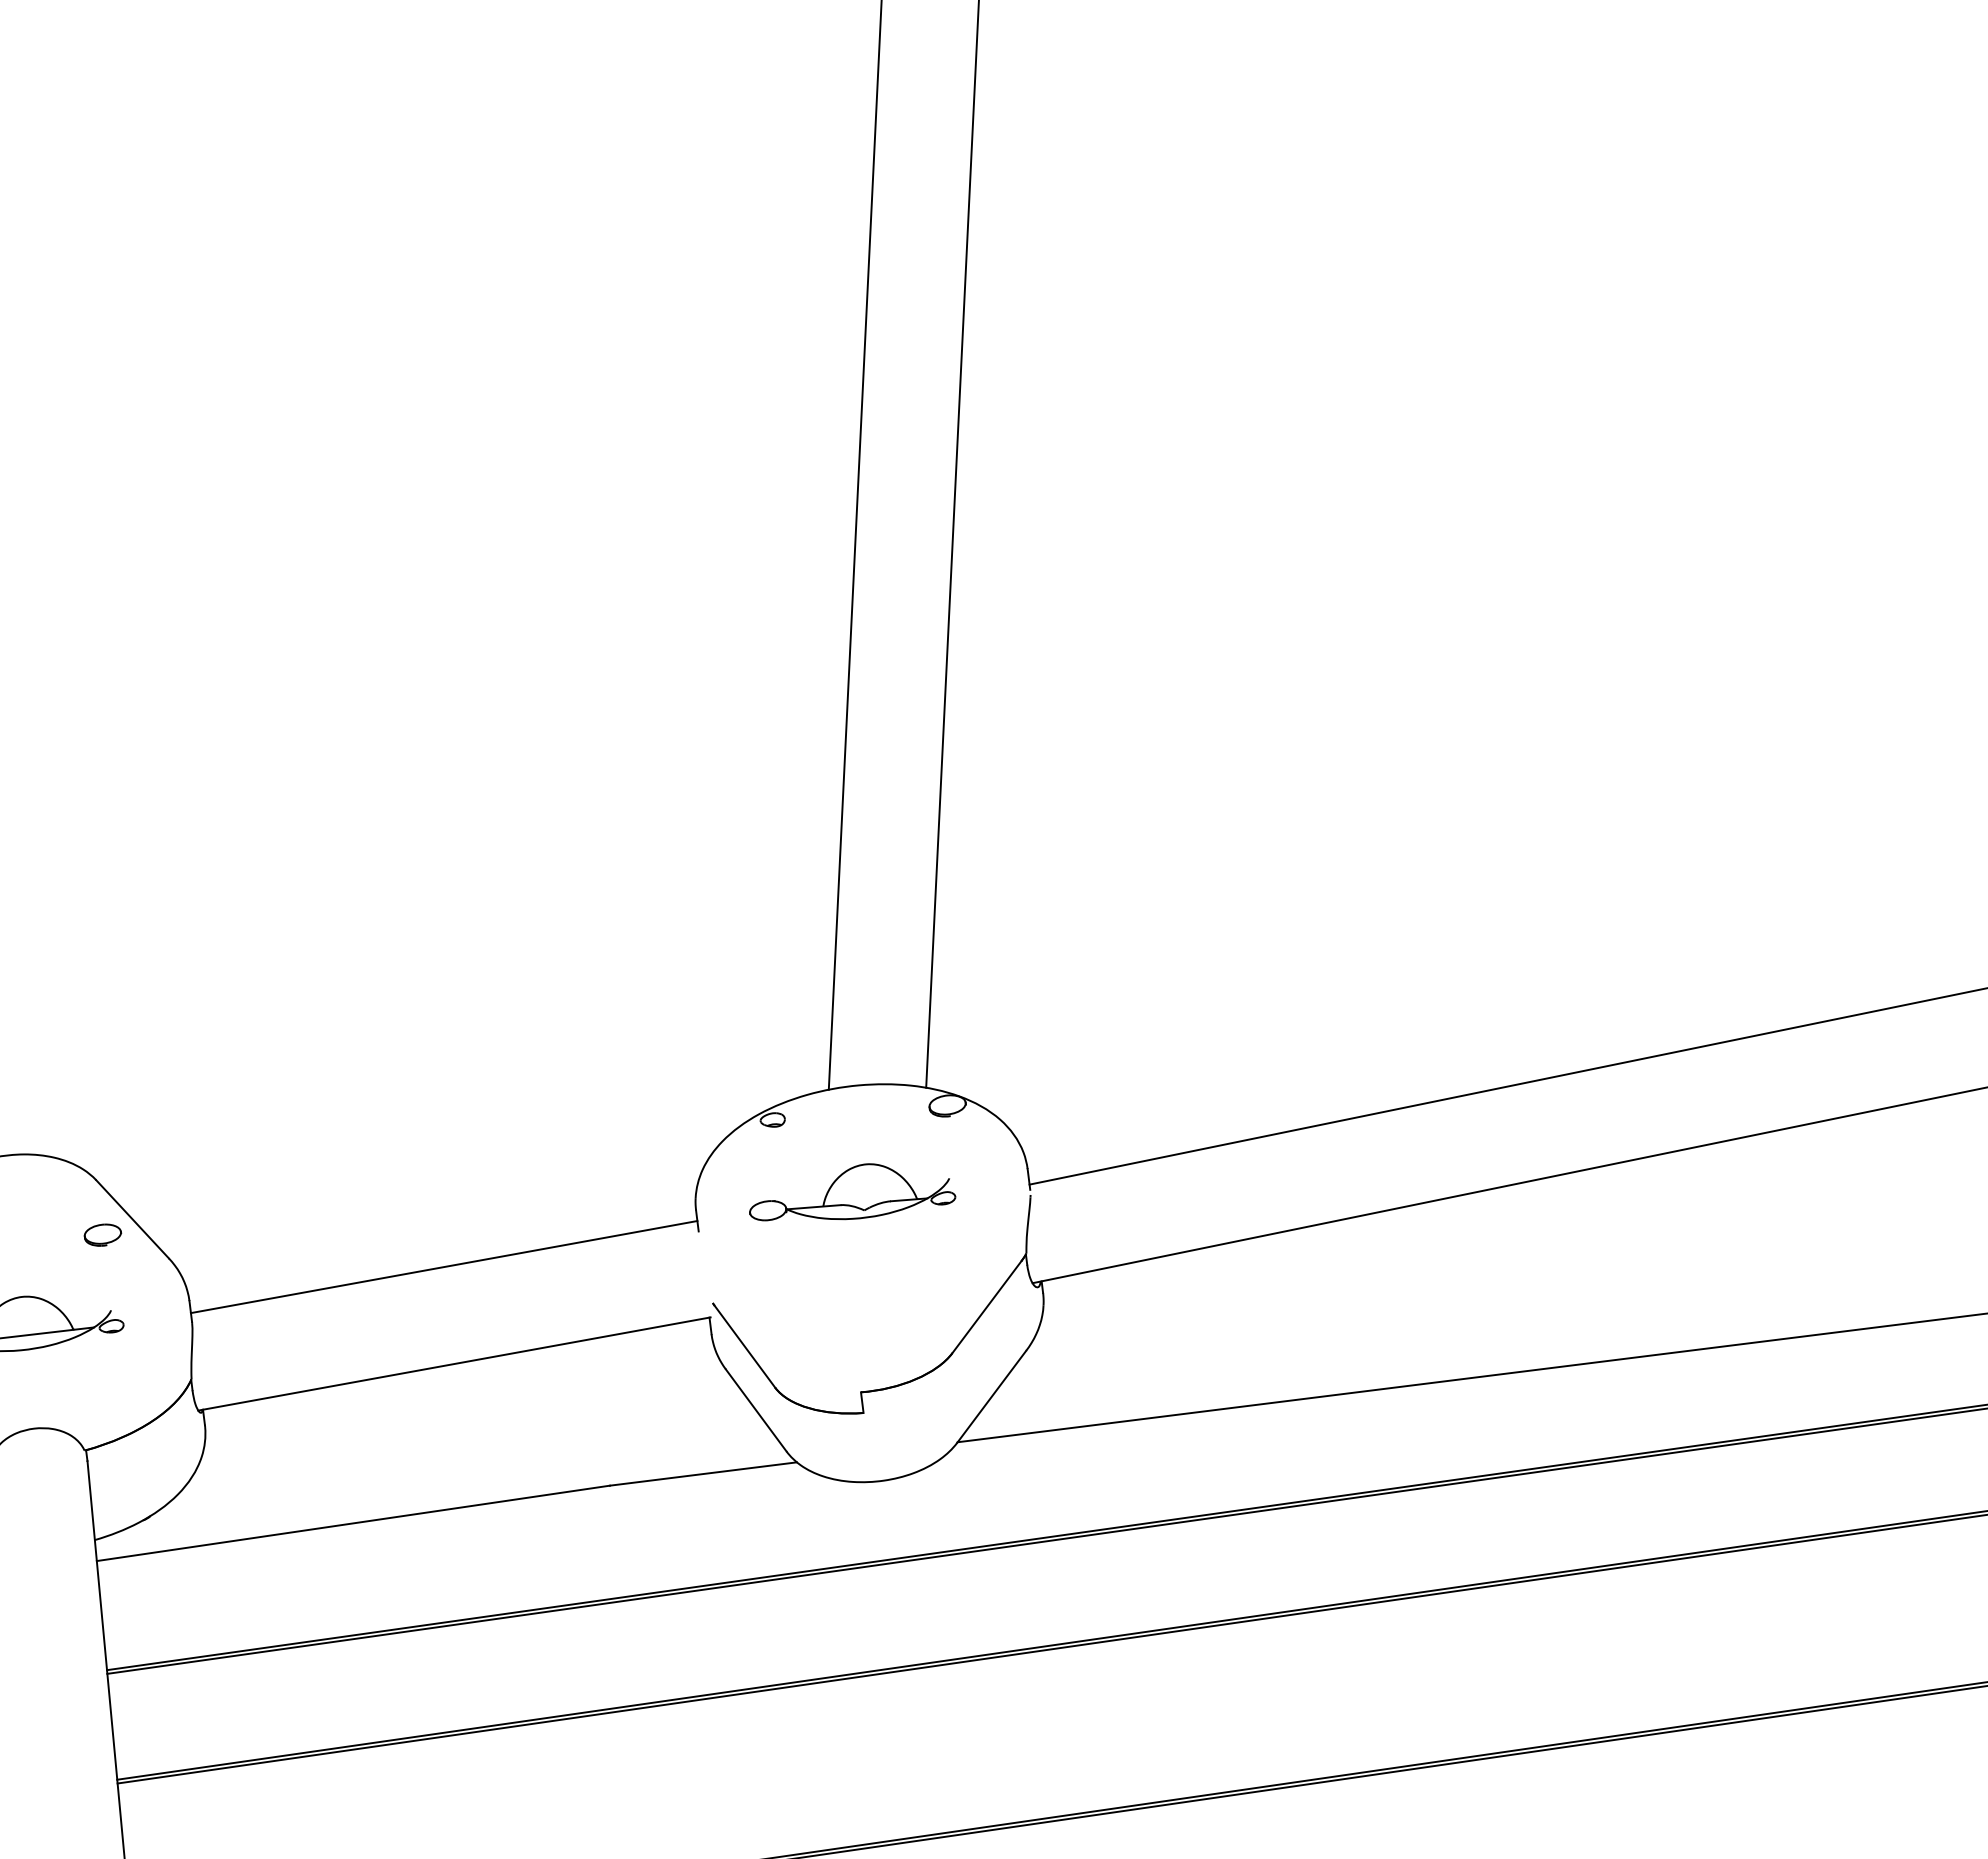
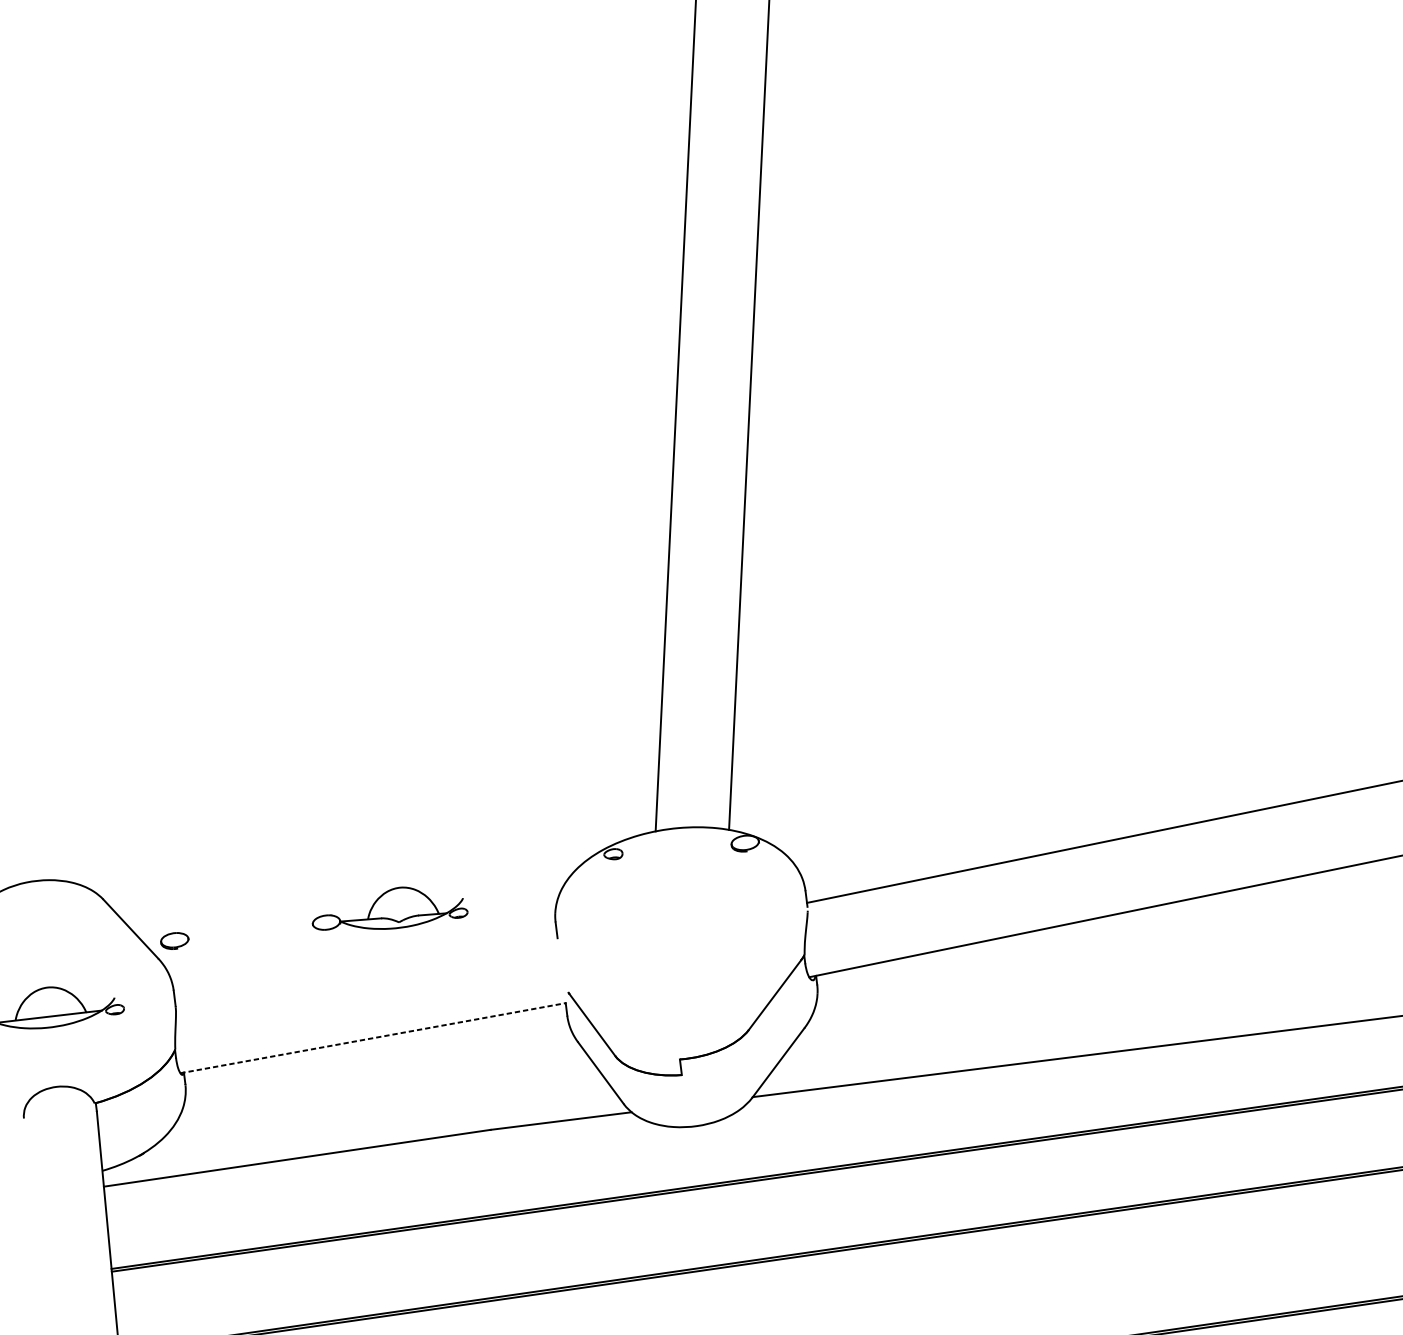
part: (852, 1192) -> (390, 908), moved
part: (102, 1234) -> (174, 940), moved
line: (443, 1267) -> (365, 965), removed
line: (454, 1363) -> (373, 1037), solid -> dashed

